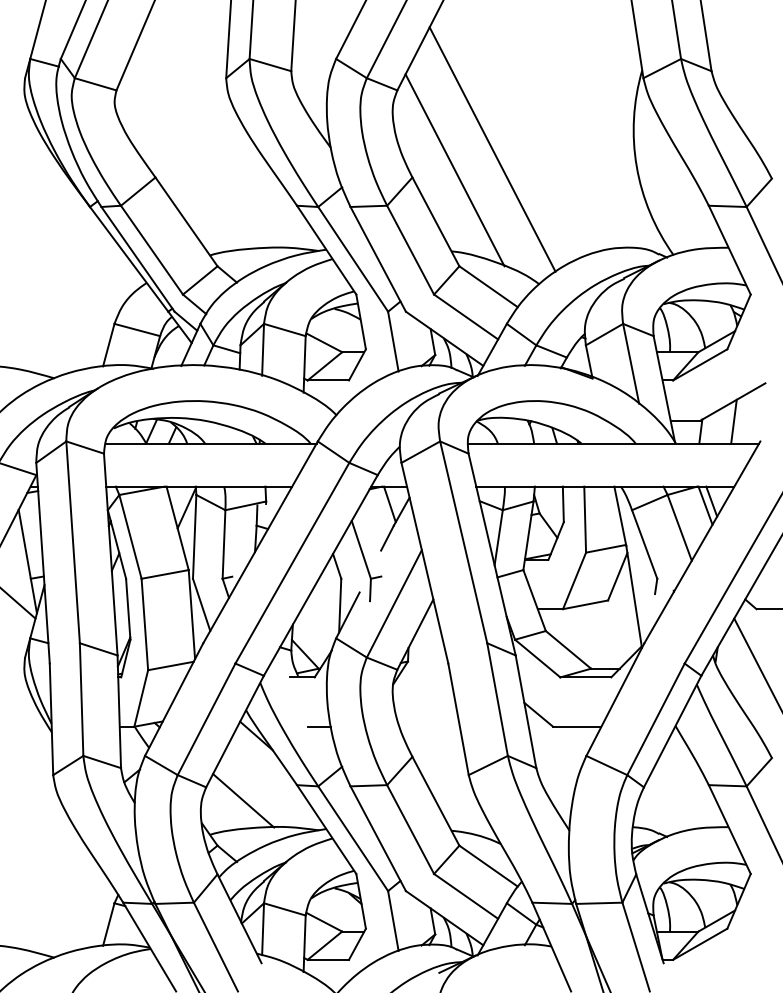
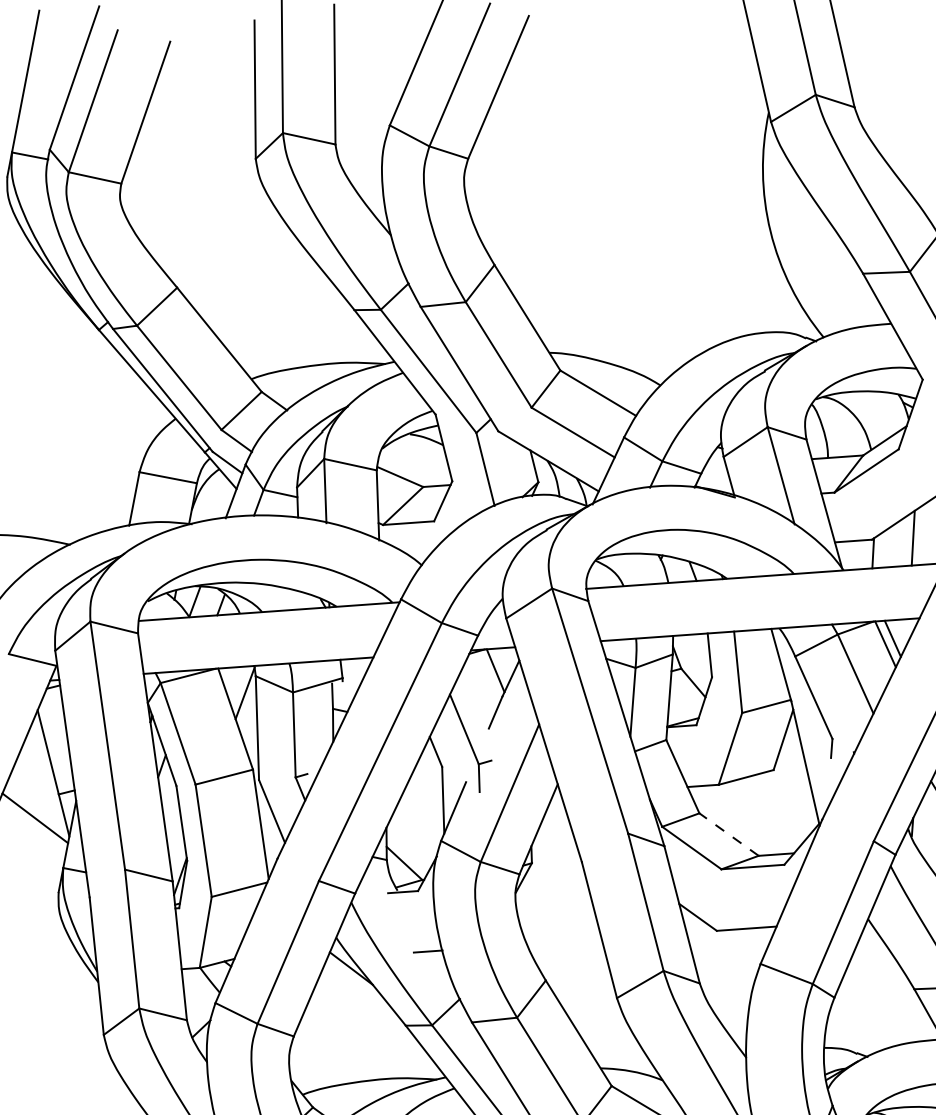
line: (492, 149) -> (590, 223), removed
line: (454, 170) -> (545, 252), removed
line: (568, 649) -> (729, 834), solid -> dashed
line: (243, 800) -> (341, 1049), removed

